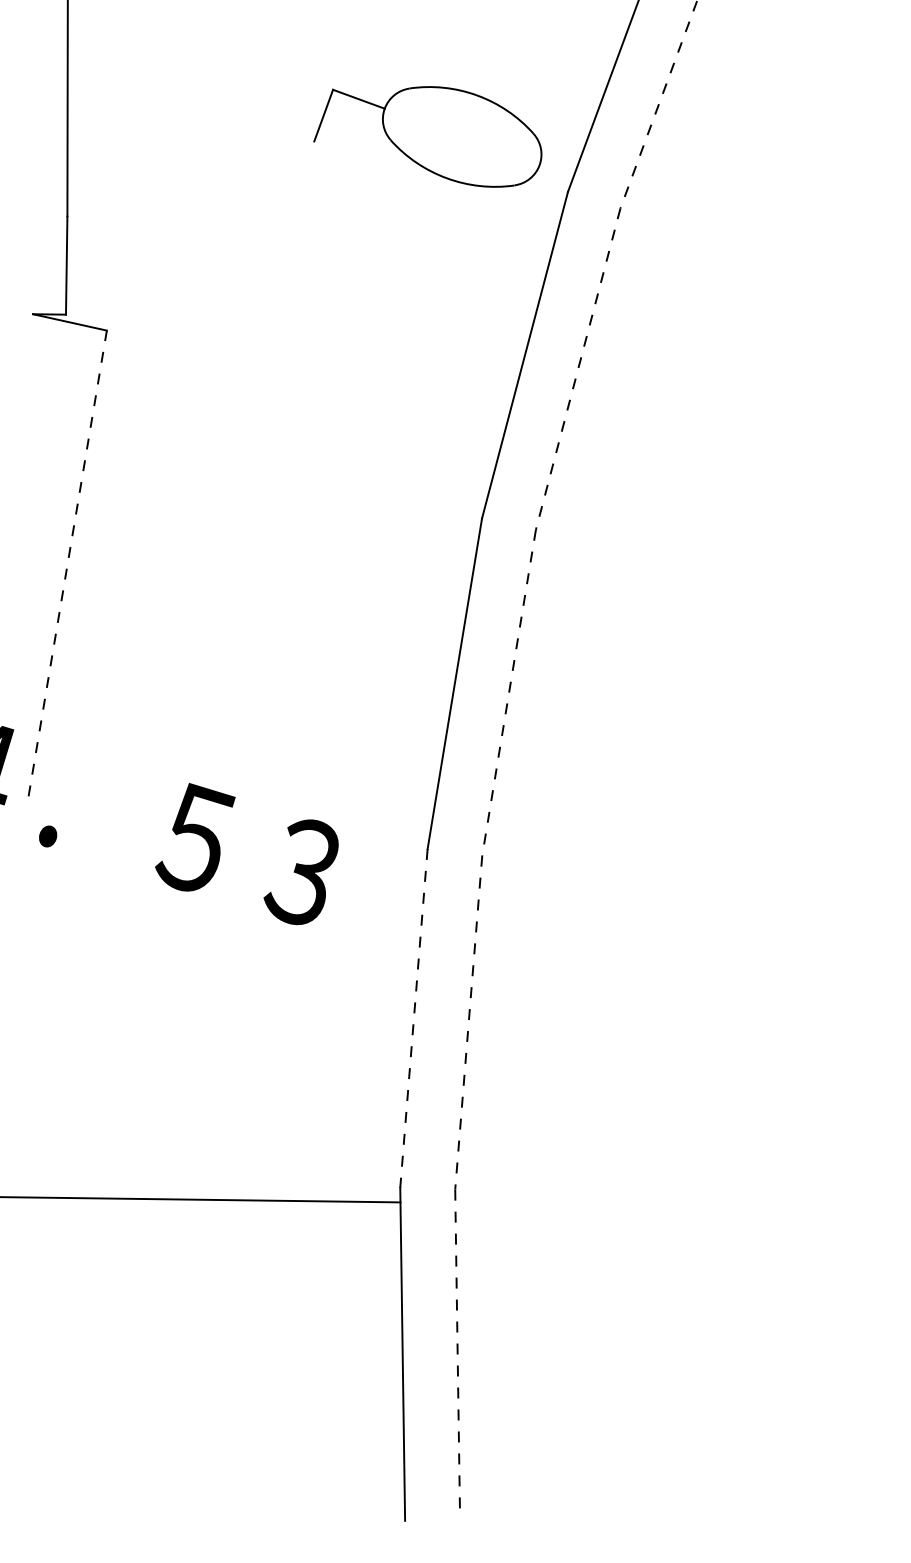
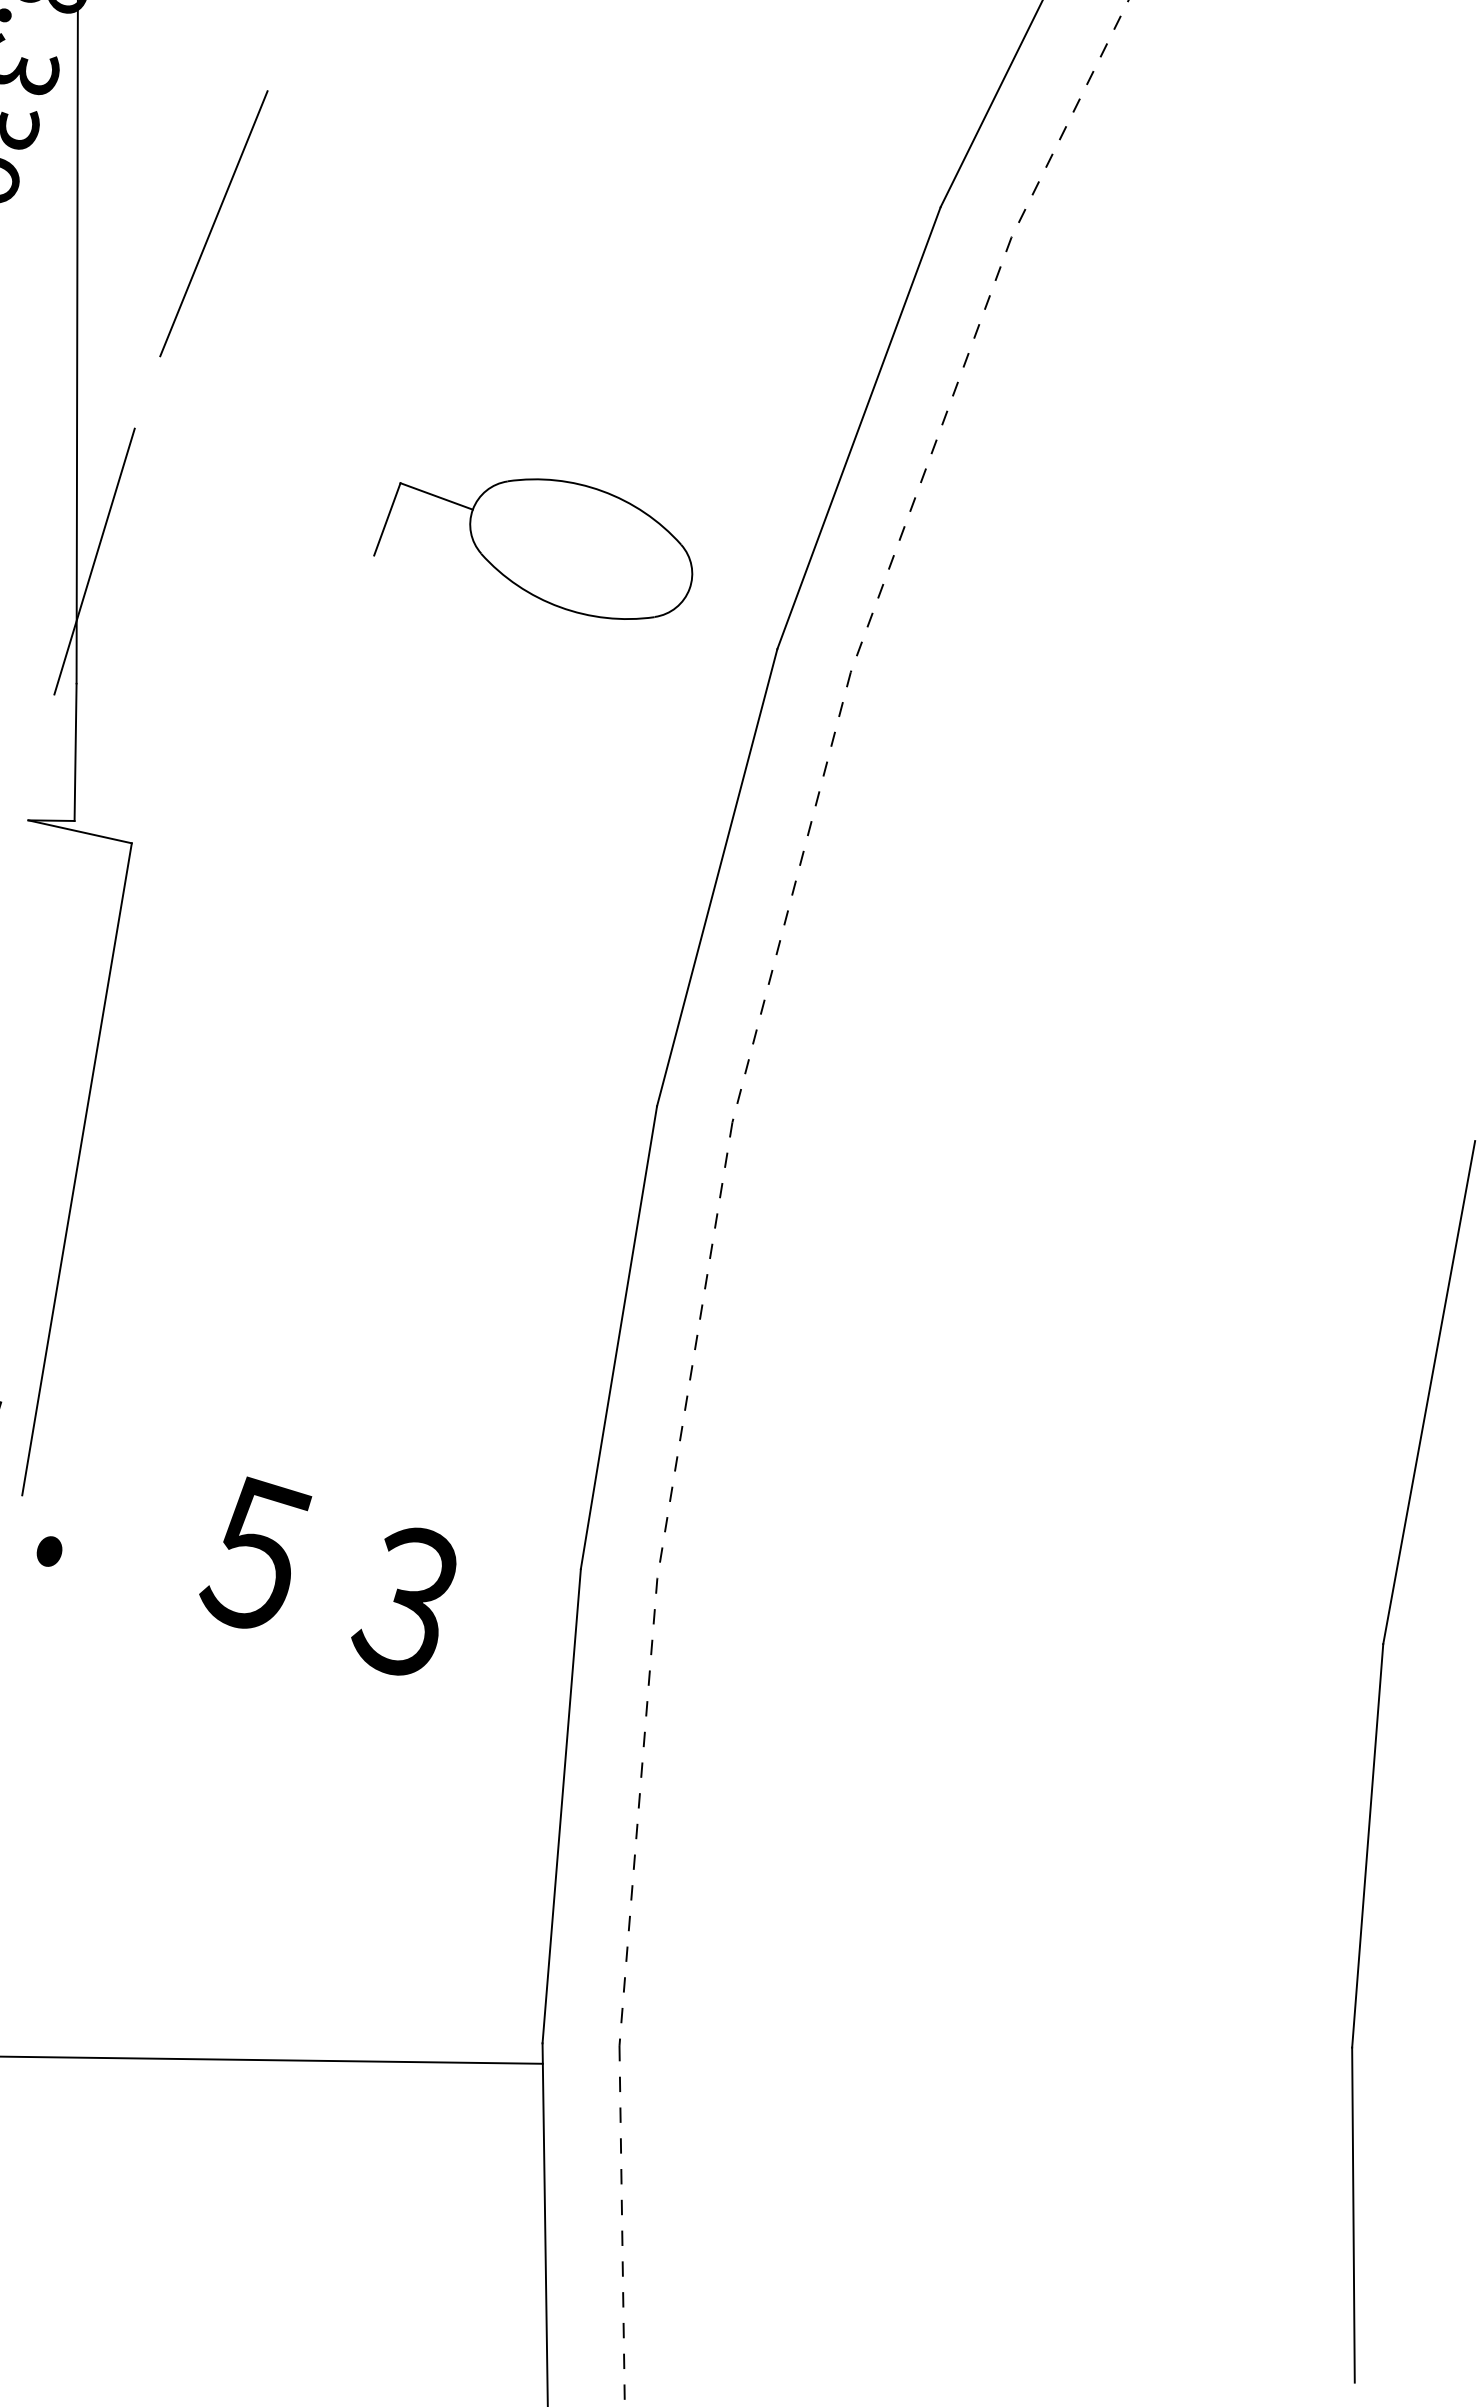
line: (80, 129) -> (94, 561), added
part: (428, 136) -> (533, 548), moved
line: (68, 563) -> (77, 1169), dashed -> solid
line: (413, 1018) -> (561, 1806), dashed -> solid

